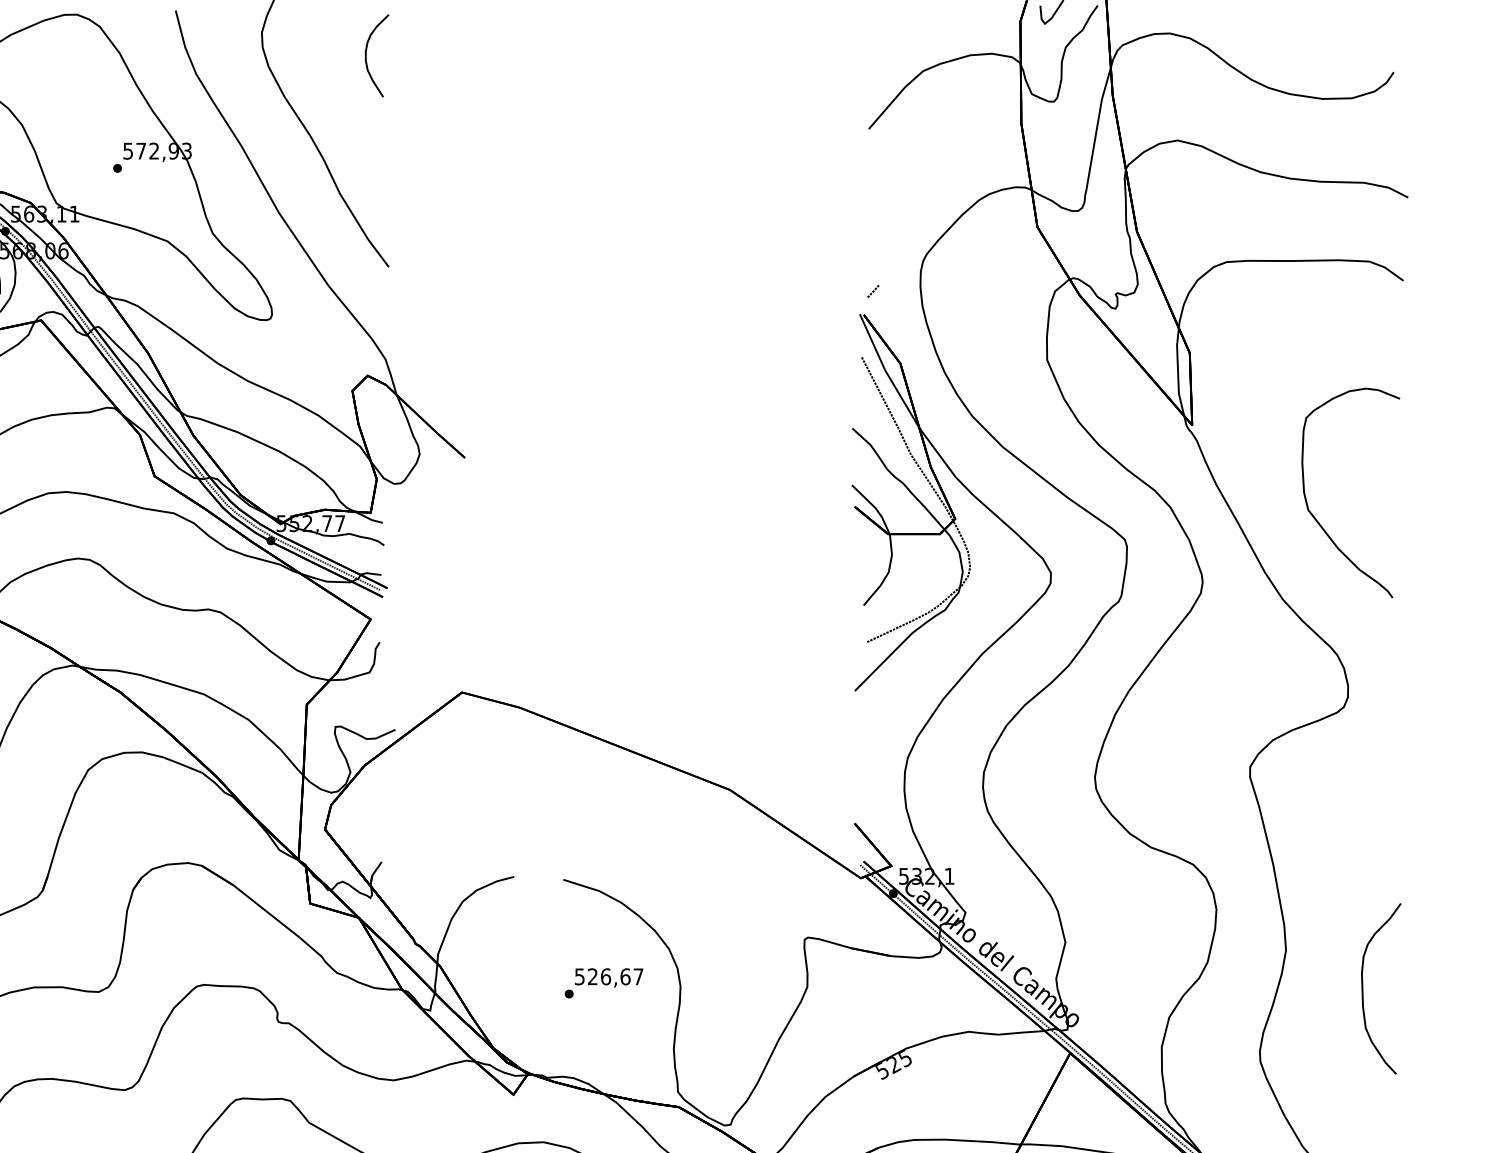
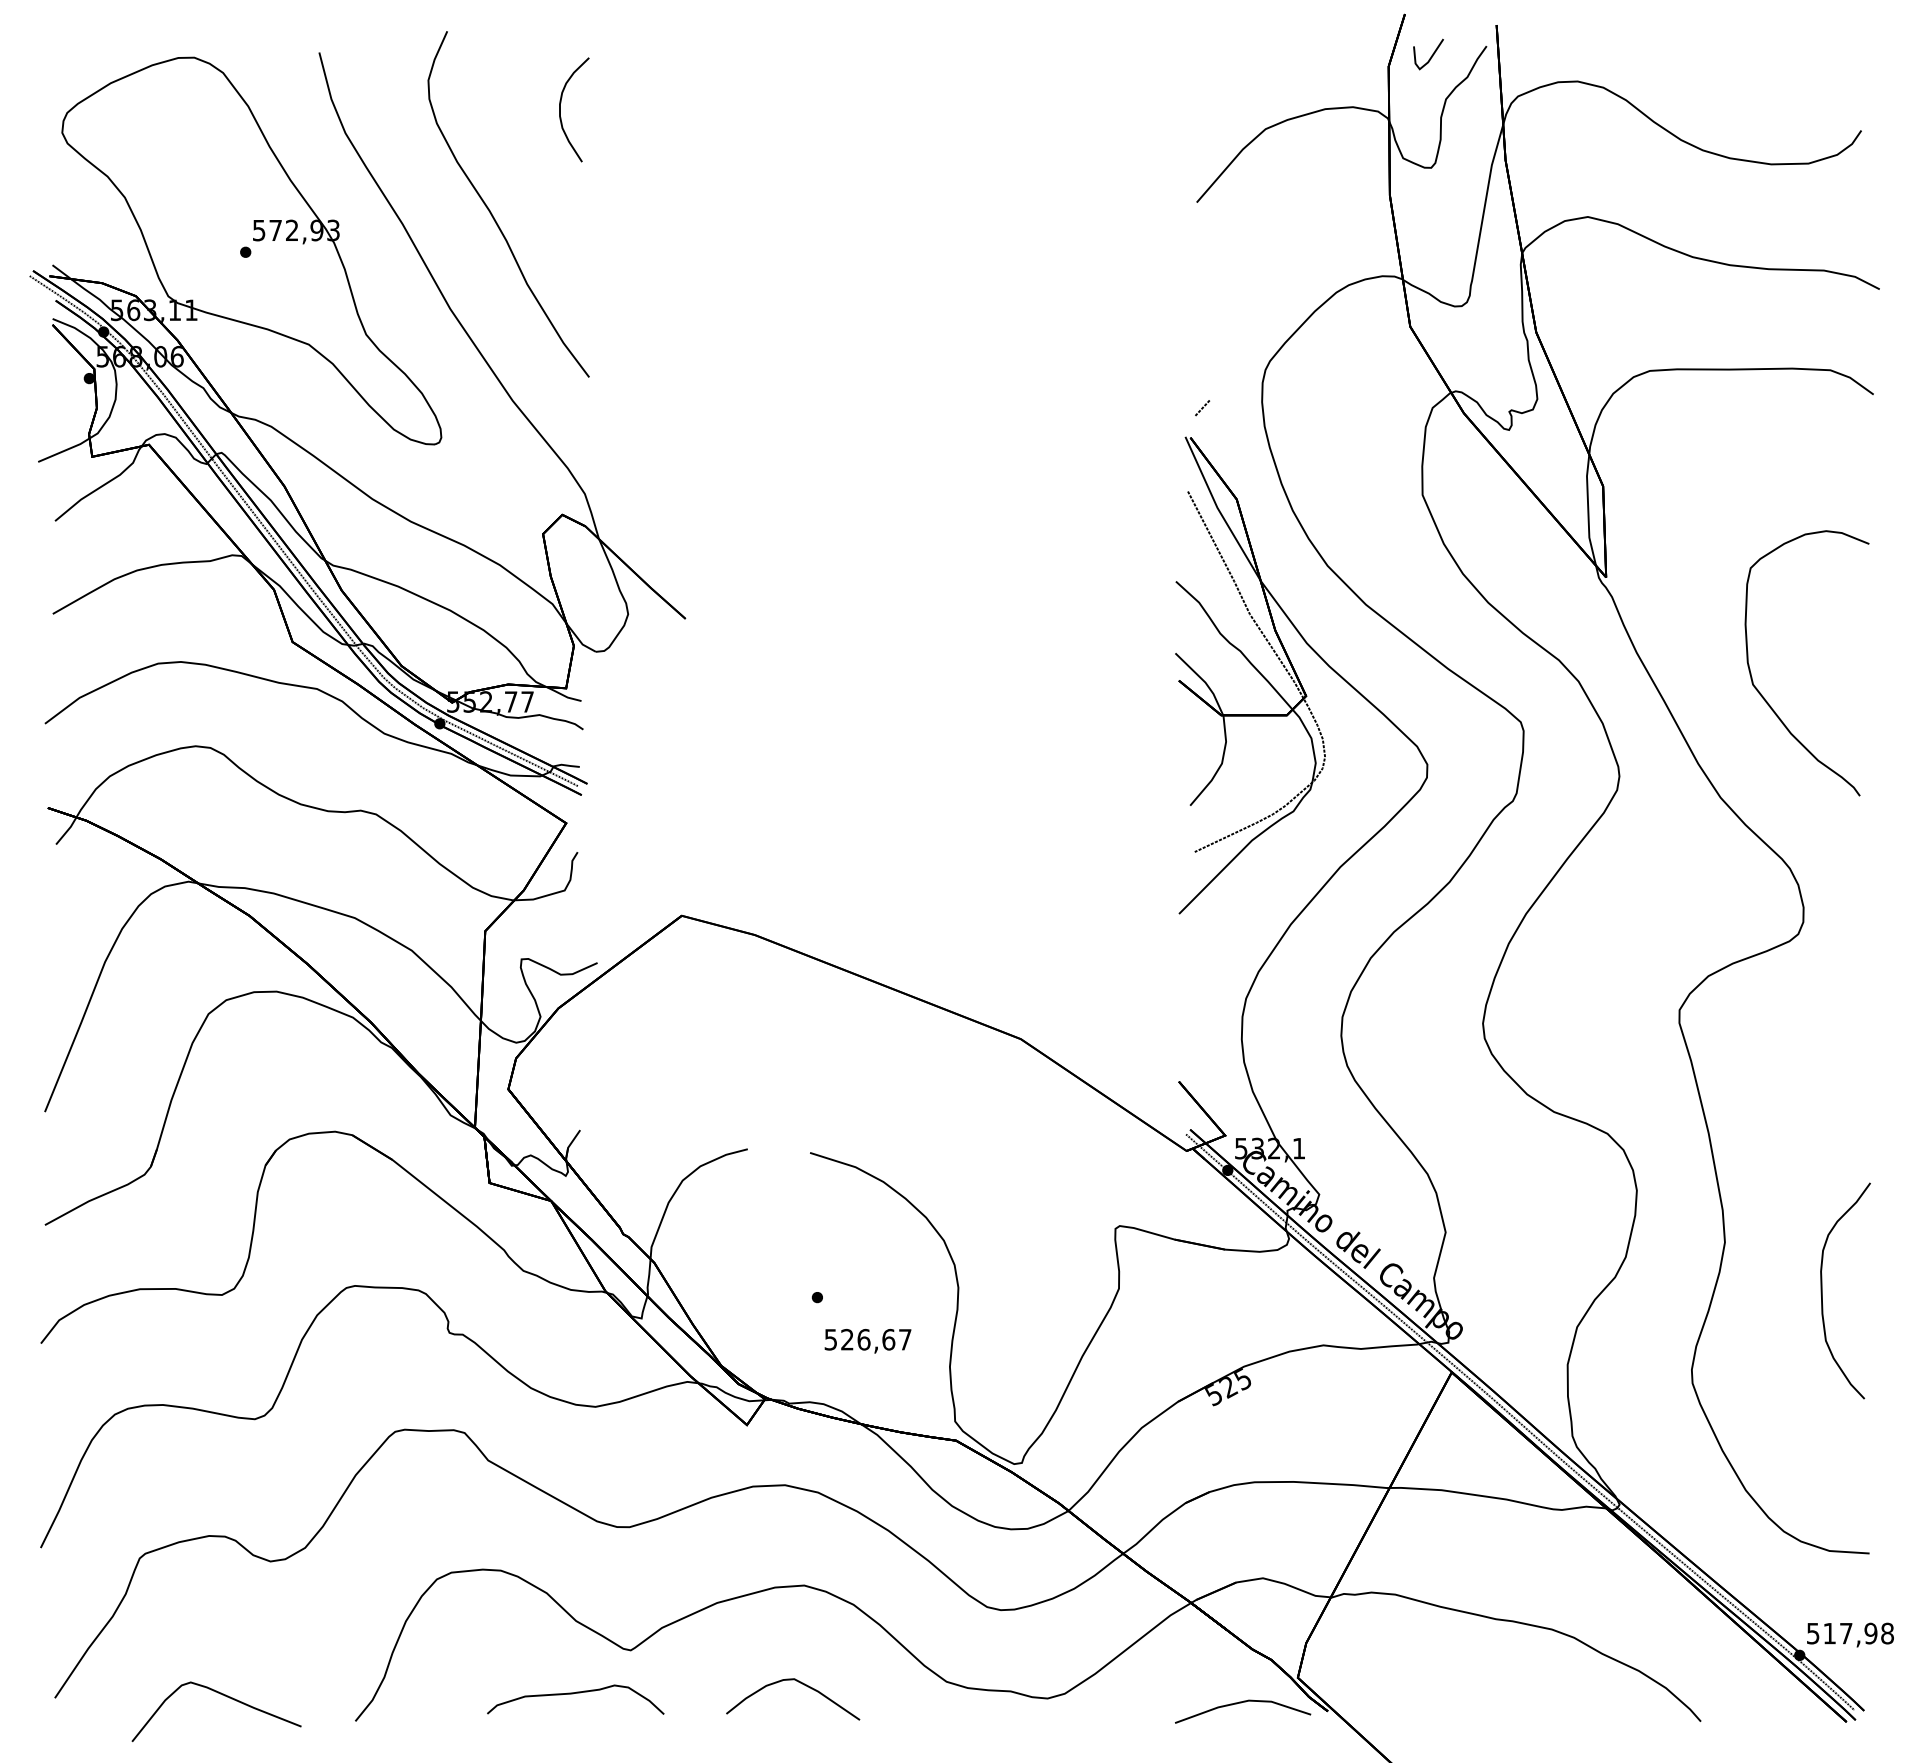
text: (608, 978) -> (867, 1341), moved

